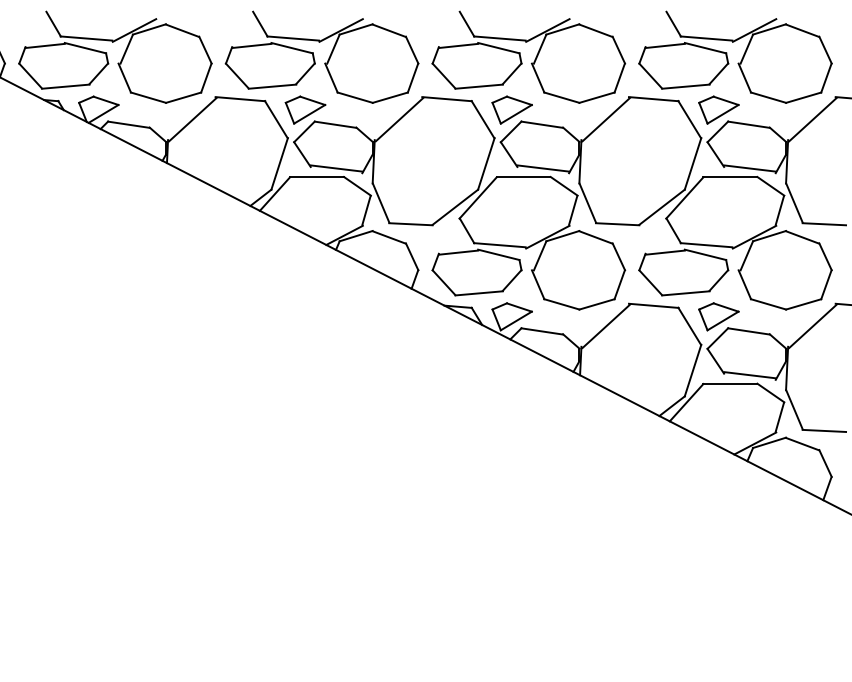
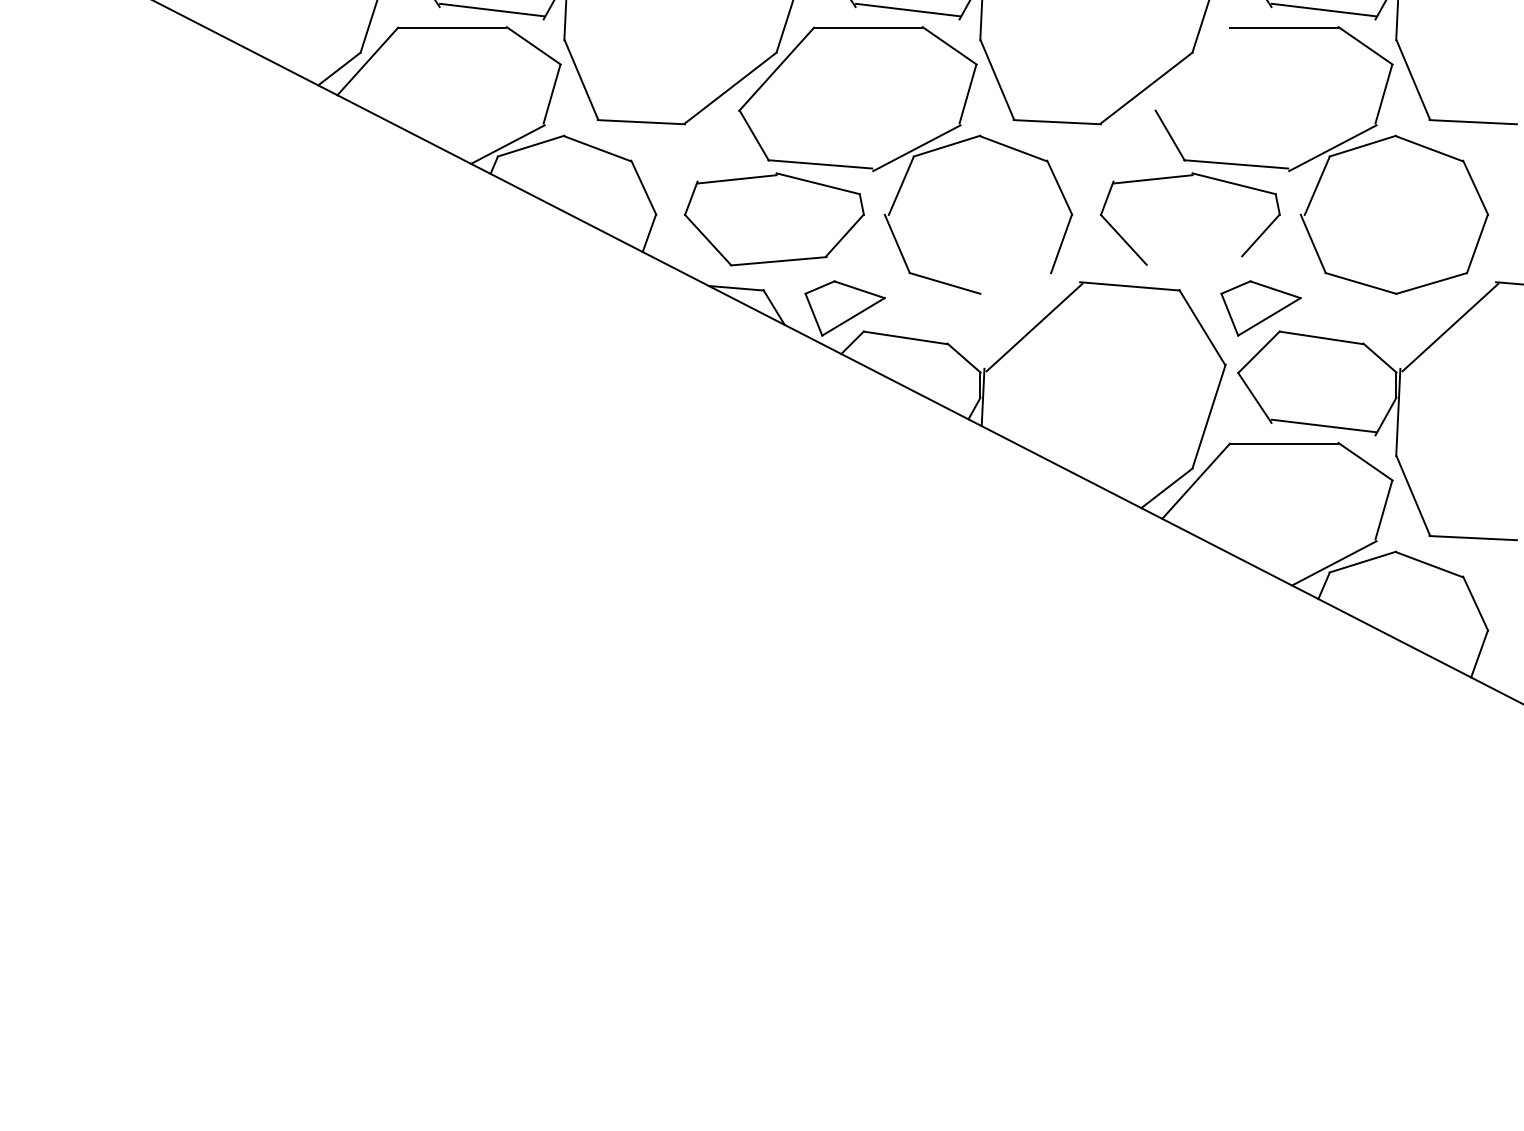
line: (684, 197) -> (1191, 68), removed
line: (685, 293) -> (1193, 261), removed
line: (596, 304) -> (1014, 283), removed

